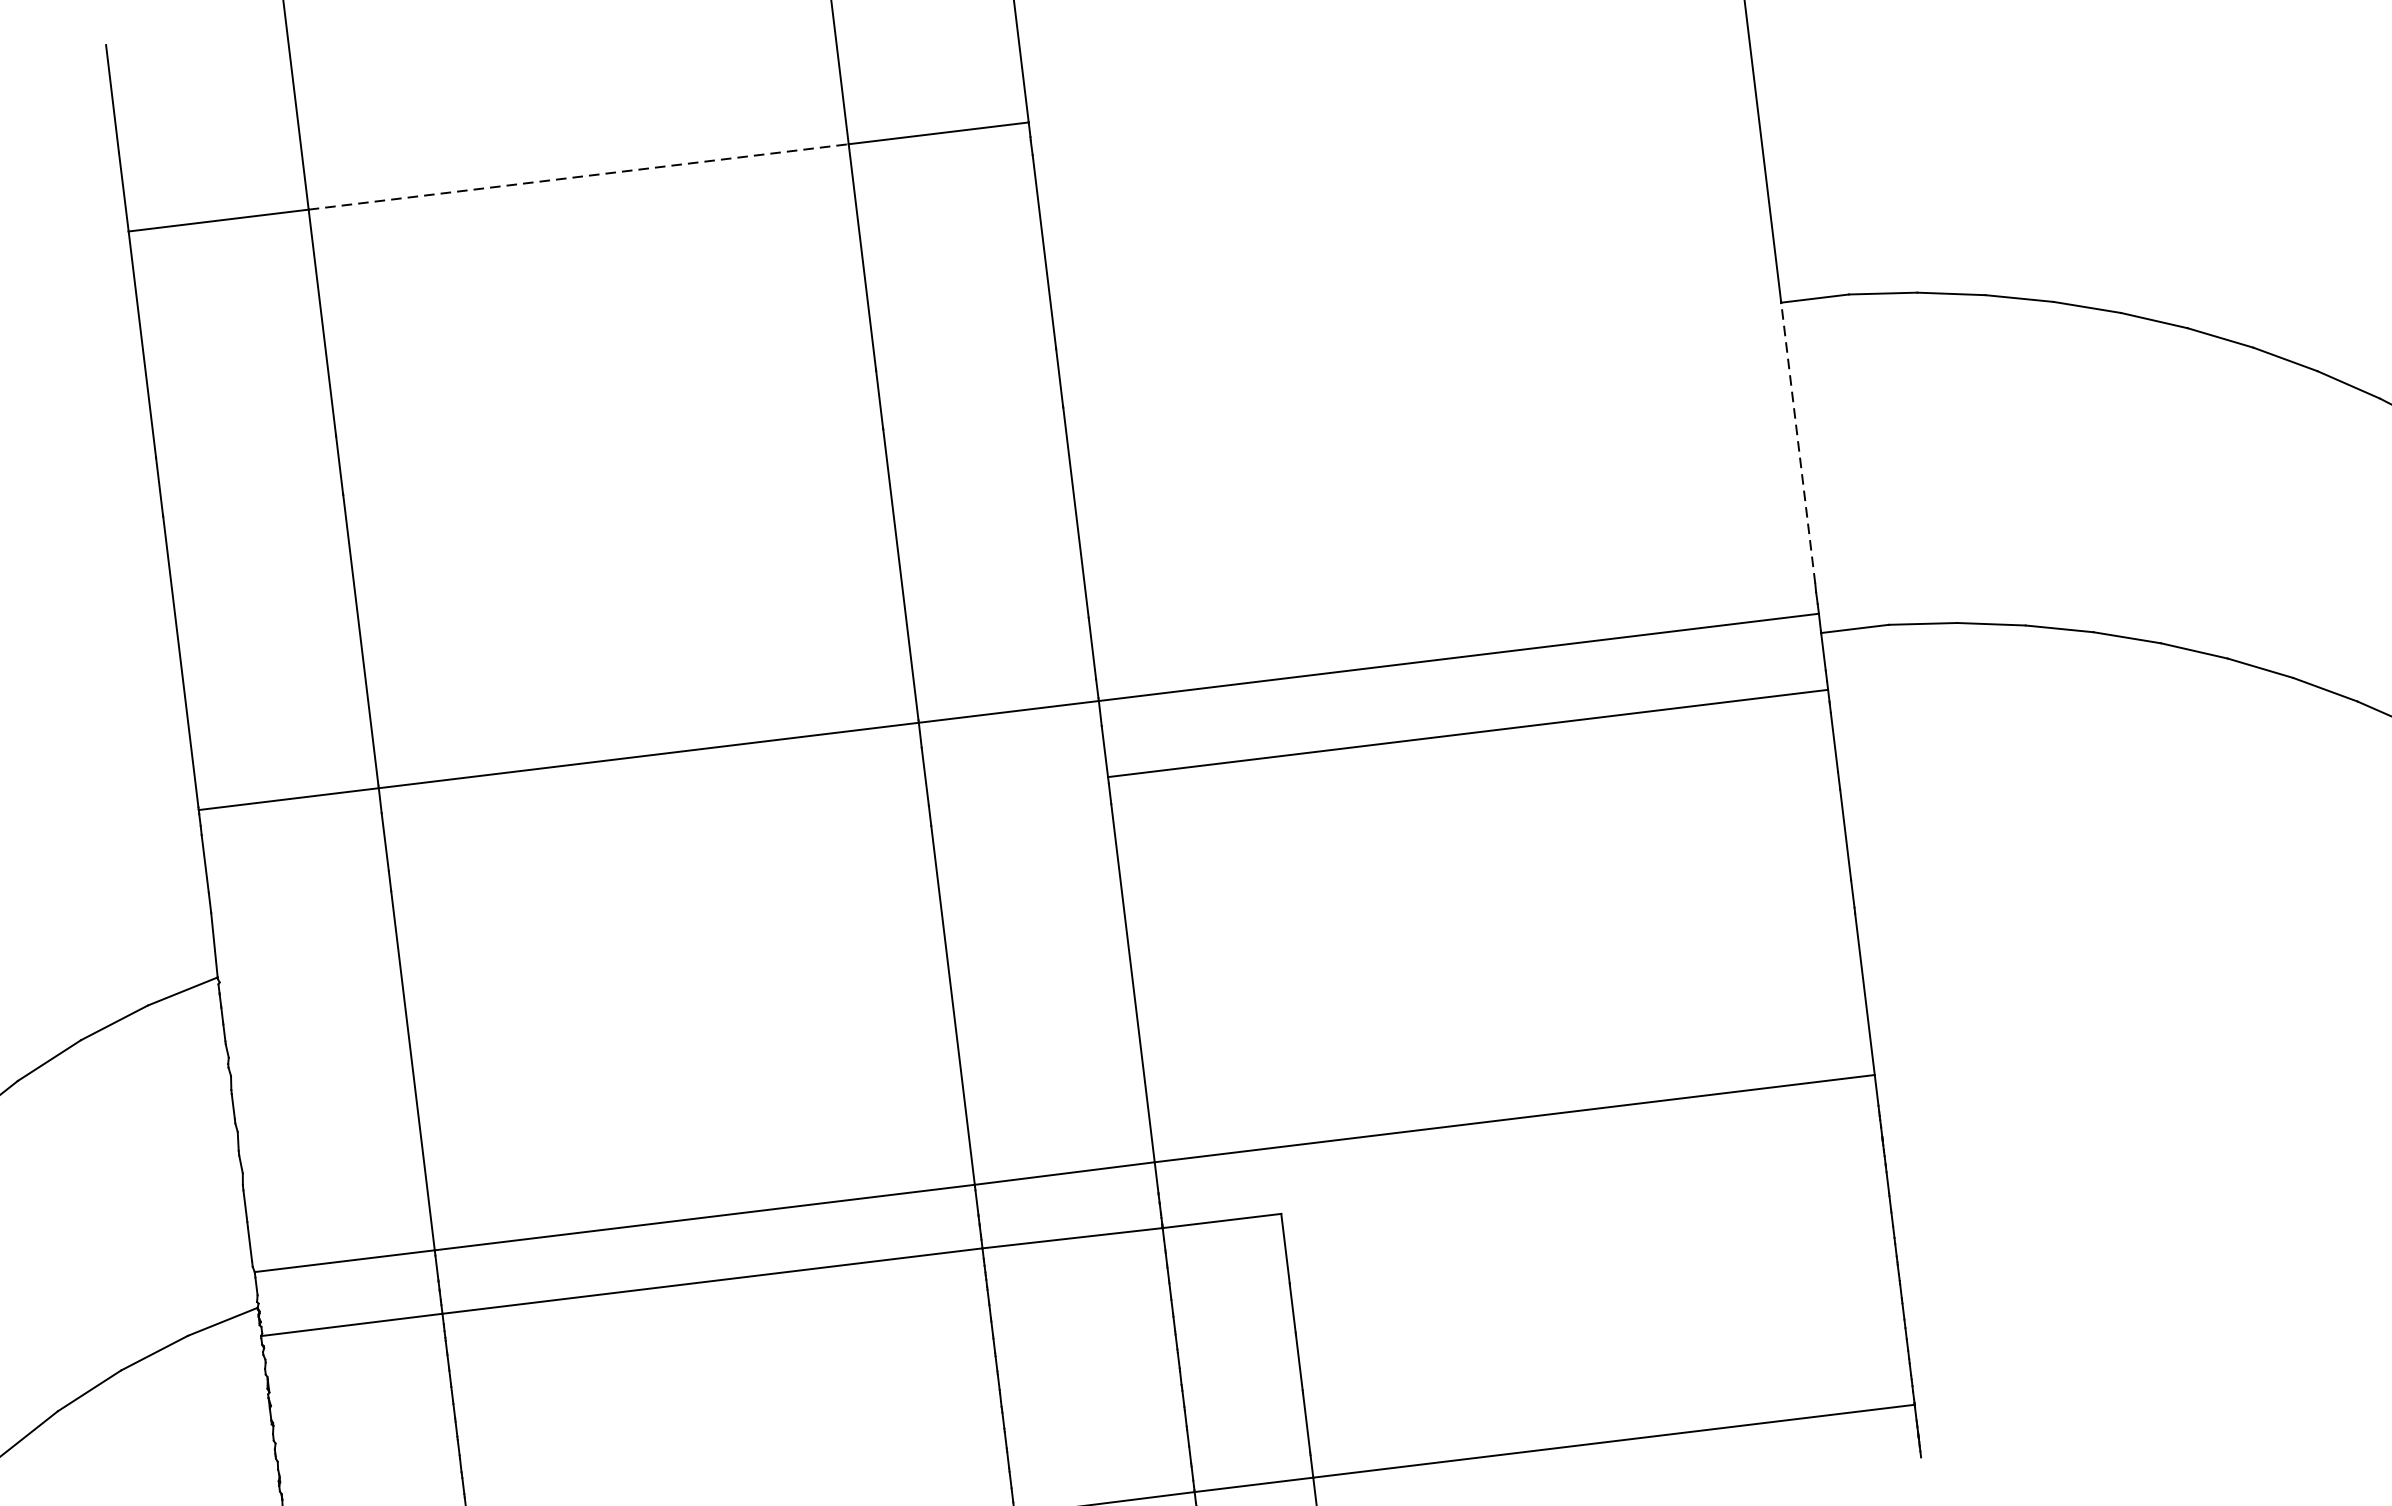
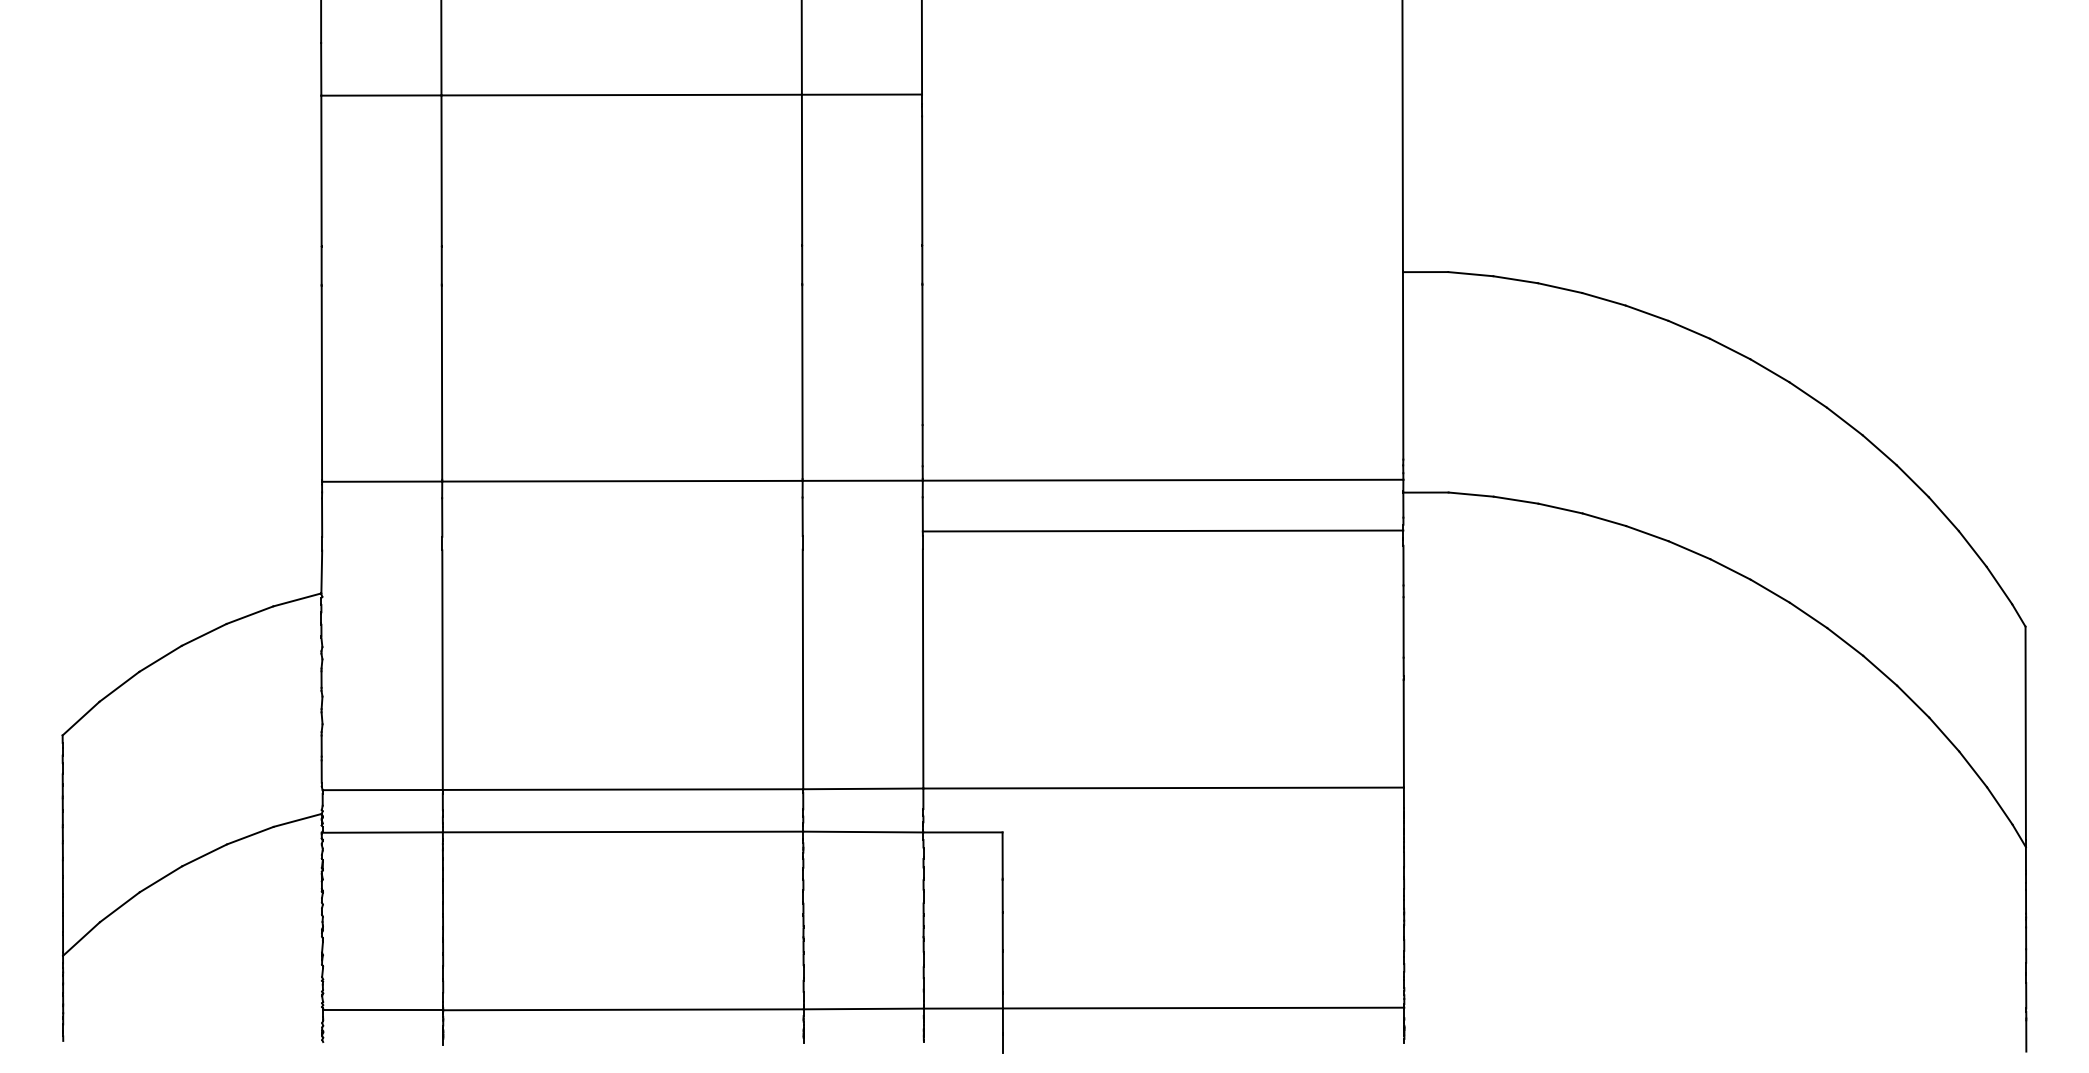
line: (579, 177) -> (622, 95), dashed -> solid
line: (1798, 442) -> (1403, 365), dashed -> solid

